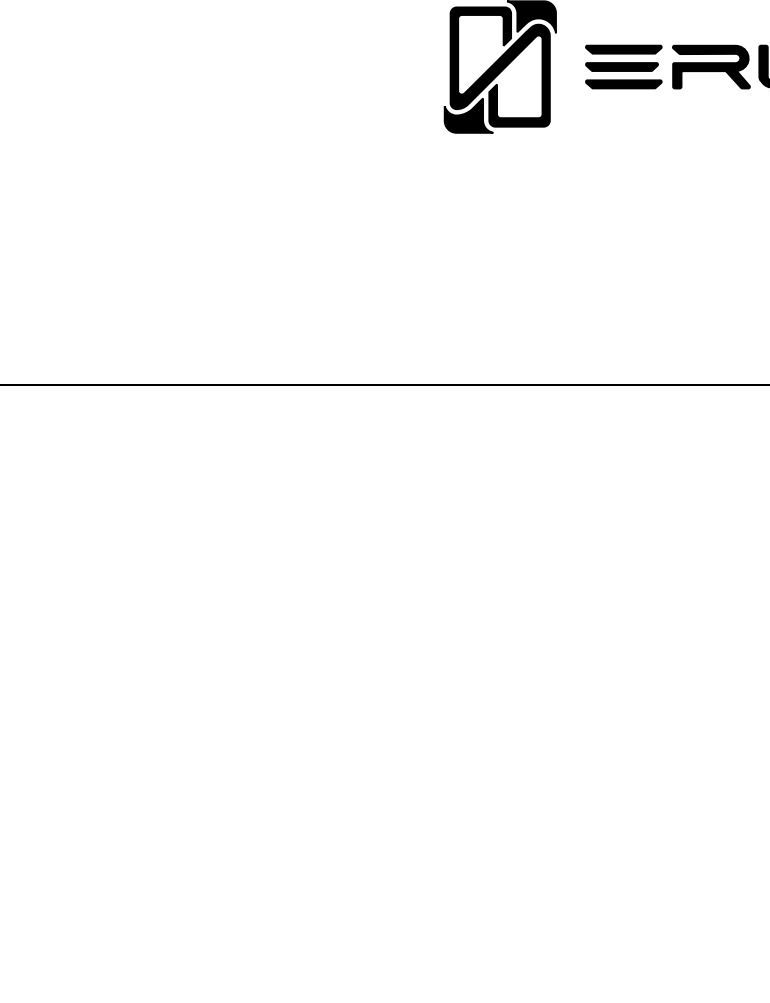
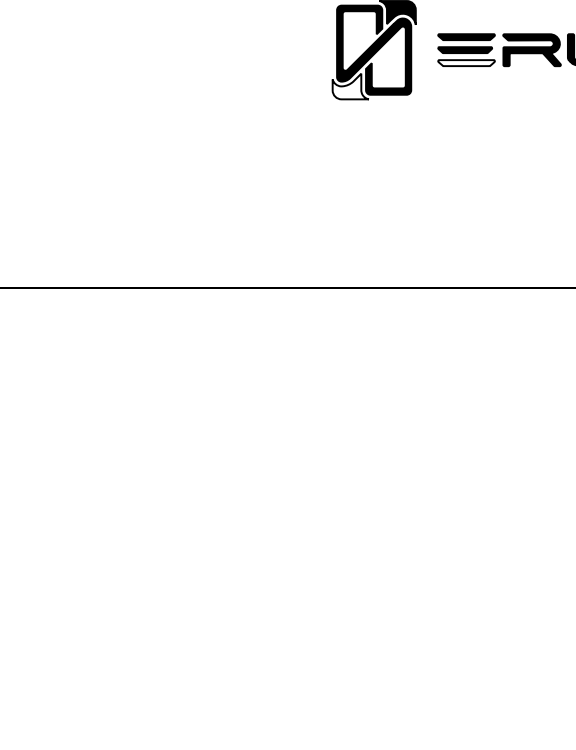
fill: (623, 84) -> (466, 63), removed
fill: (468, 115) -> (350, 86), removed

